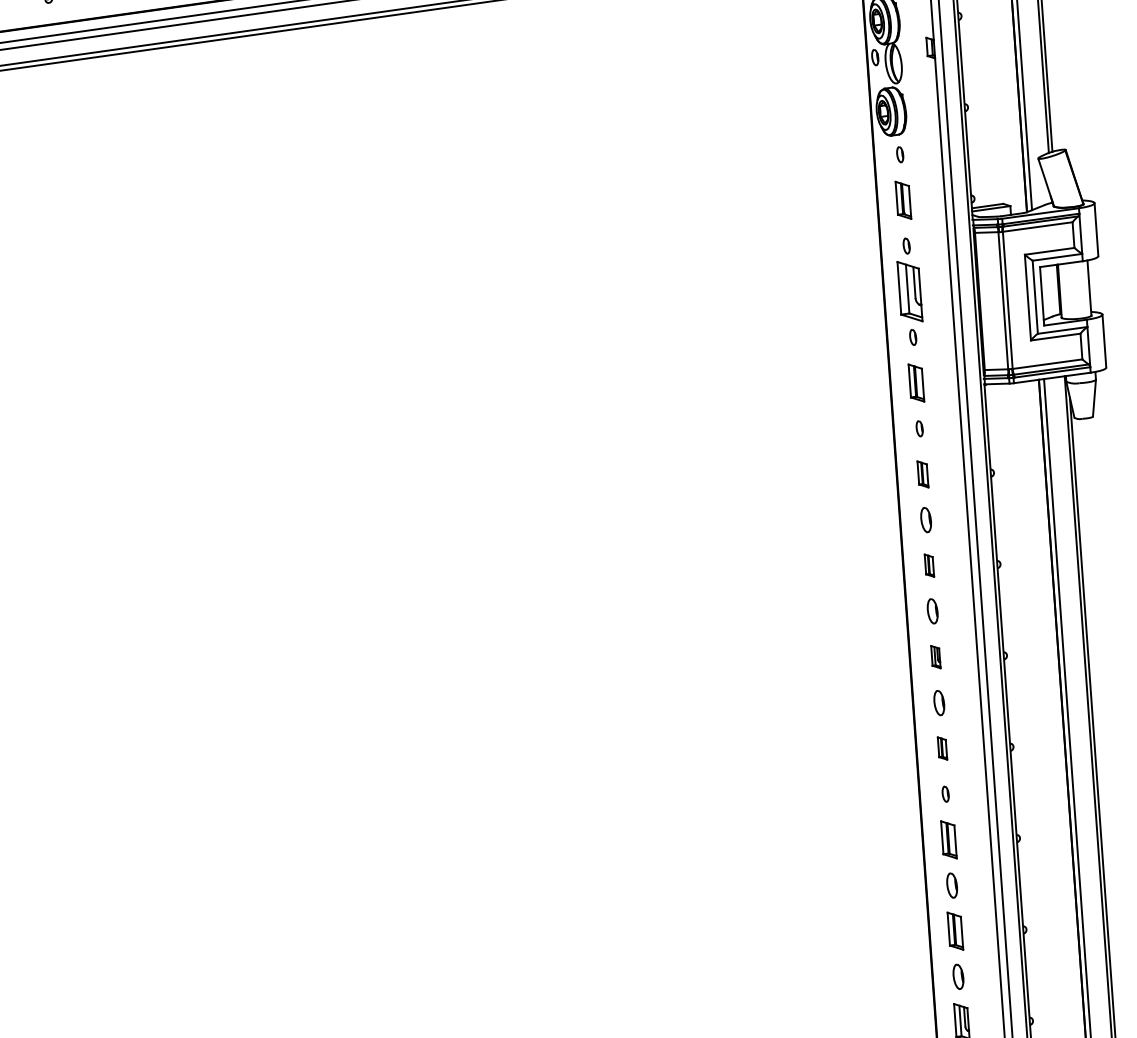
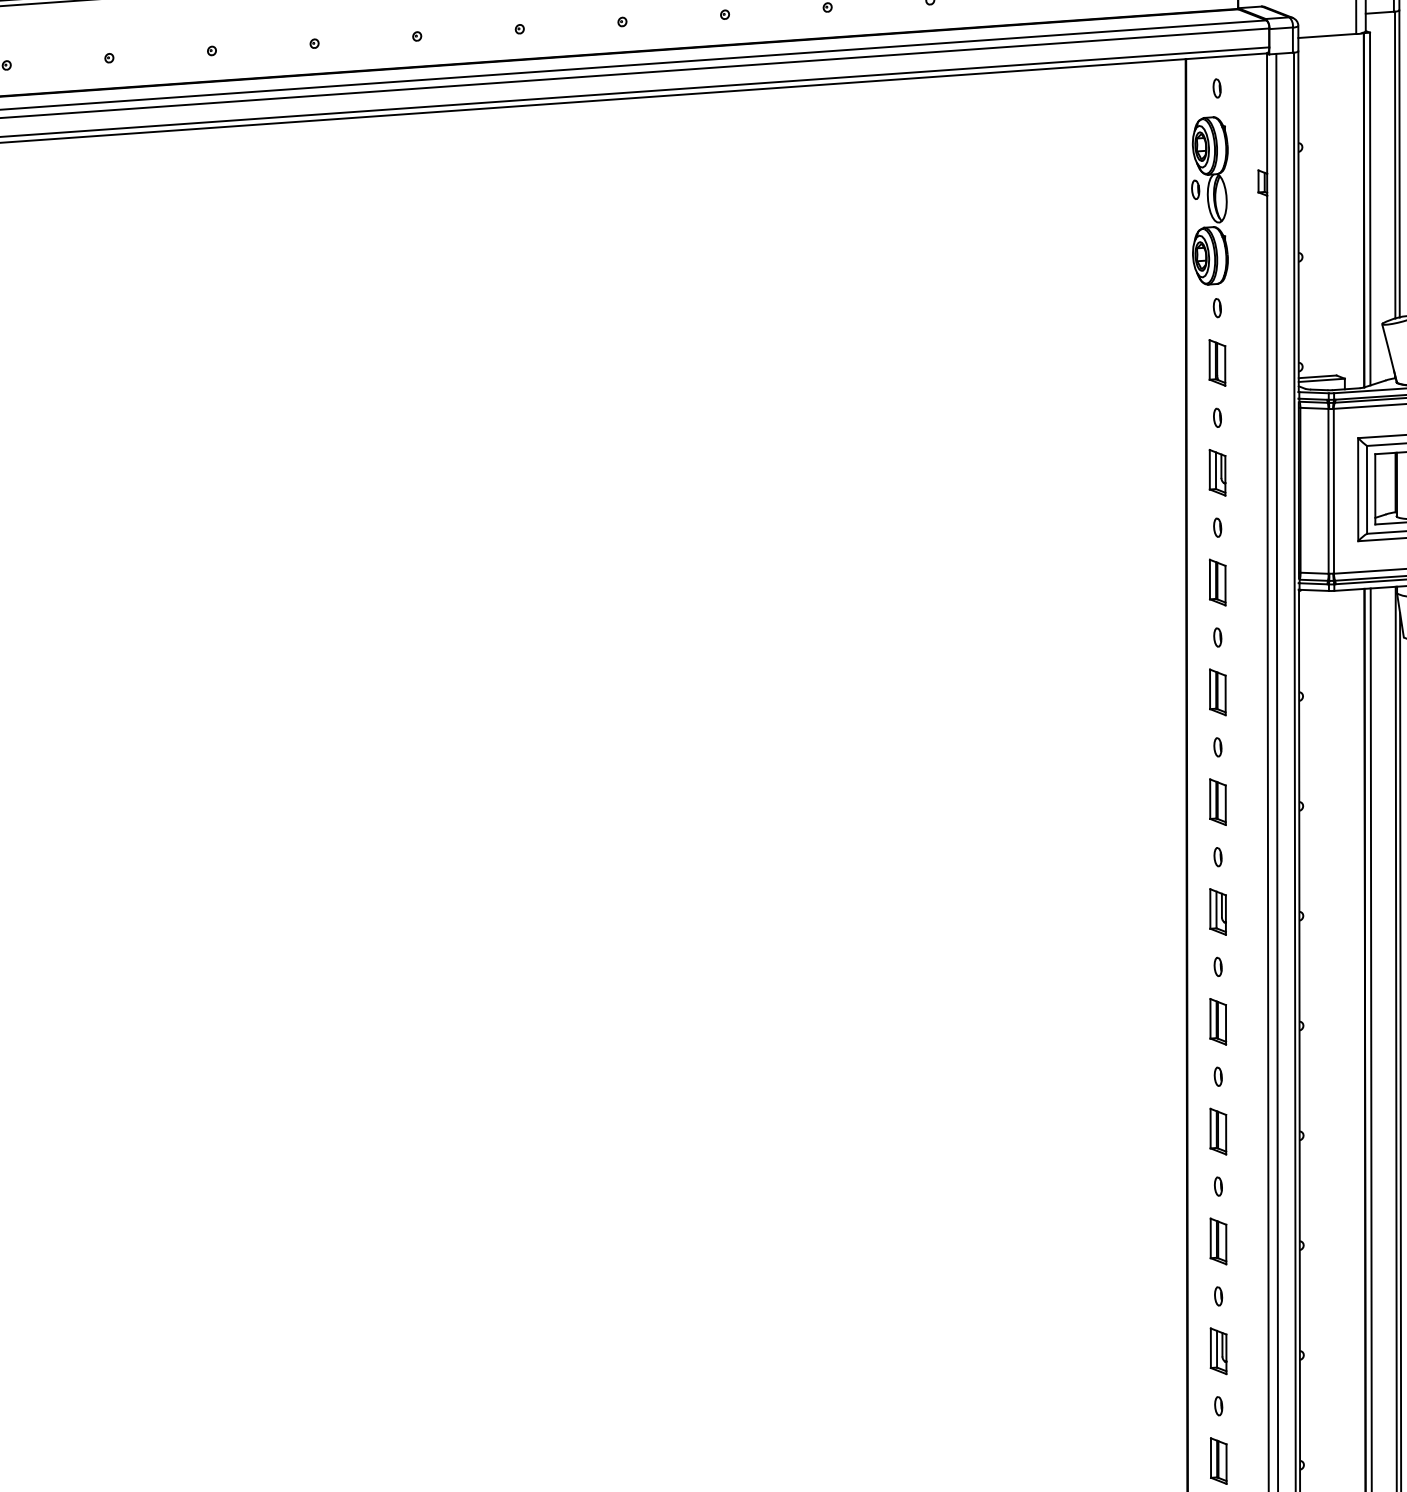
part: (909, 291) -> (1217, 472), size x0.62
part: (922, 474) -> (1217, 692), size x1.43
part: (925, 520) -> (1217, 747), size x0.62
part: (928, 565) -> (1217, 801), size x1.67
part: (932, 611) -> (1217, 857), size x0.62
part: (935, 656) -> (1217, 911), size x1.67
part: (938, 702) -> (1217, 966), size x0.62
part: (942, 748) -> (1218, 1021), size x1.67
part: (952, 885) -> (1218, 1186), size x0.62
part: (958, 976) -> (1218, 1296), size x0.62

